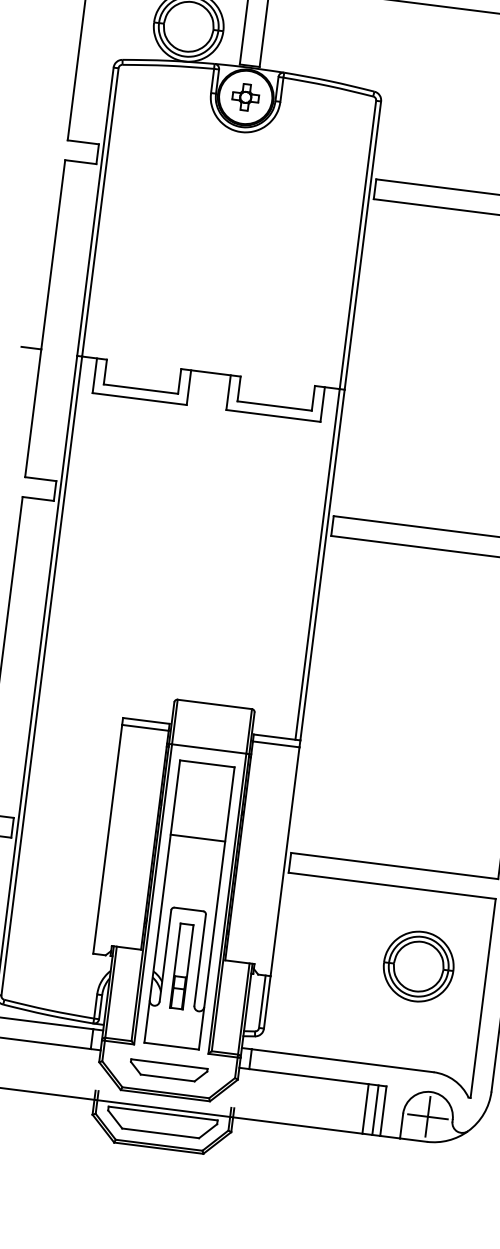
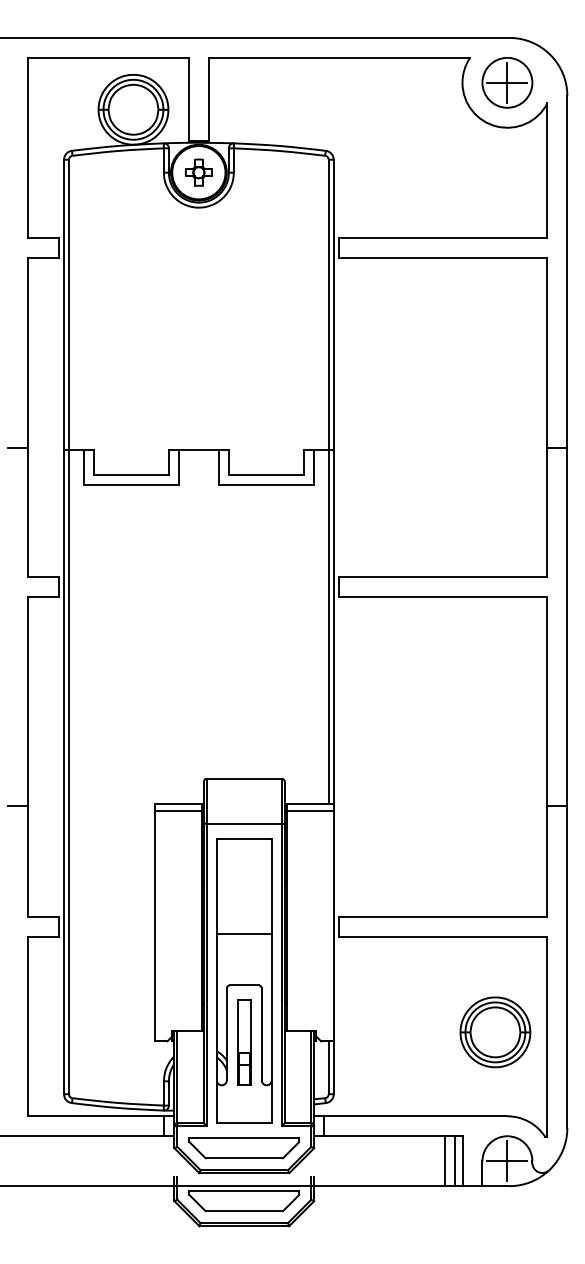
line: (197, 837) -> (243, 933), moved
part: (418, 966) -> (495, 1032), moved
part: (168, 1071) -> (244, 1148), size x1.43

